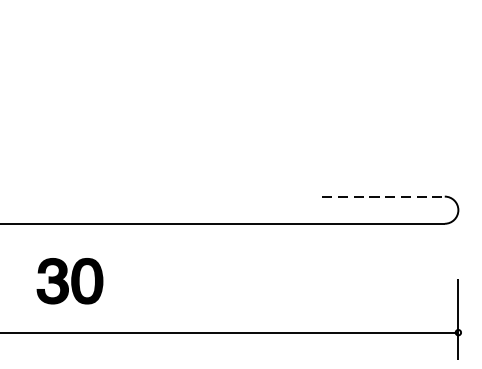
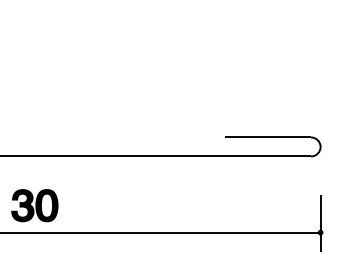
line: (383, 196) -> (268, 137), dashed -> solid
part: (69, 280) -> (34, 205), moved

